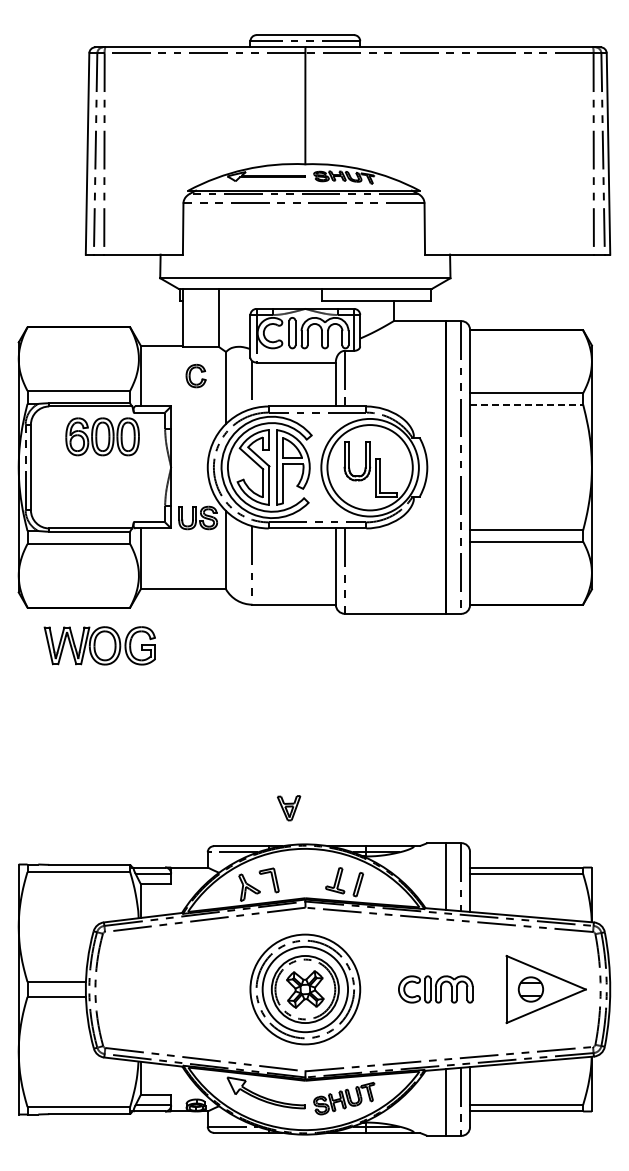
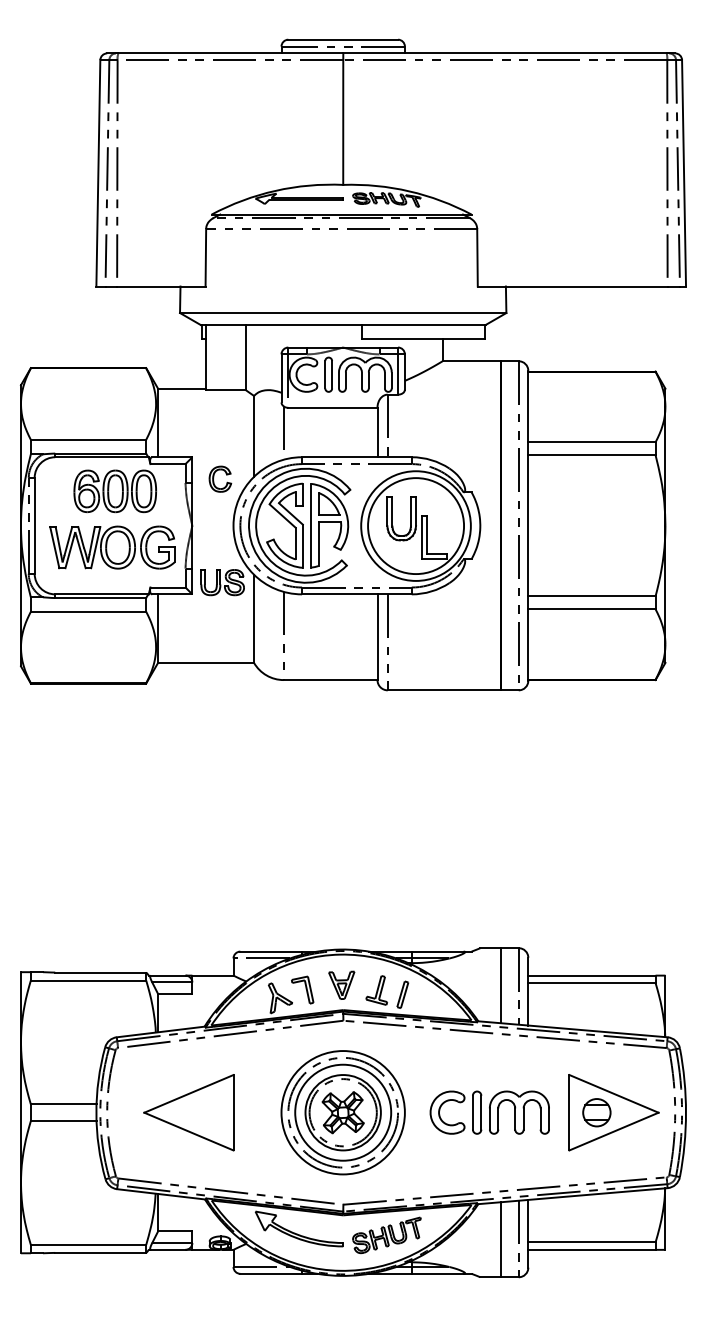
part: (195, 376) -> (219, 479), moved
line: (526, 404) -> (591, 455), dashed -> solid
part: (99, 645) -> (111, 547), moved
part: (289, 808) -> (342, 985), moved
part: (167, 989) -> (188, 1112), added
part: (435, 989) -> (489, 1112), size x1.43

